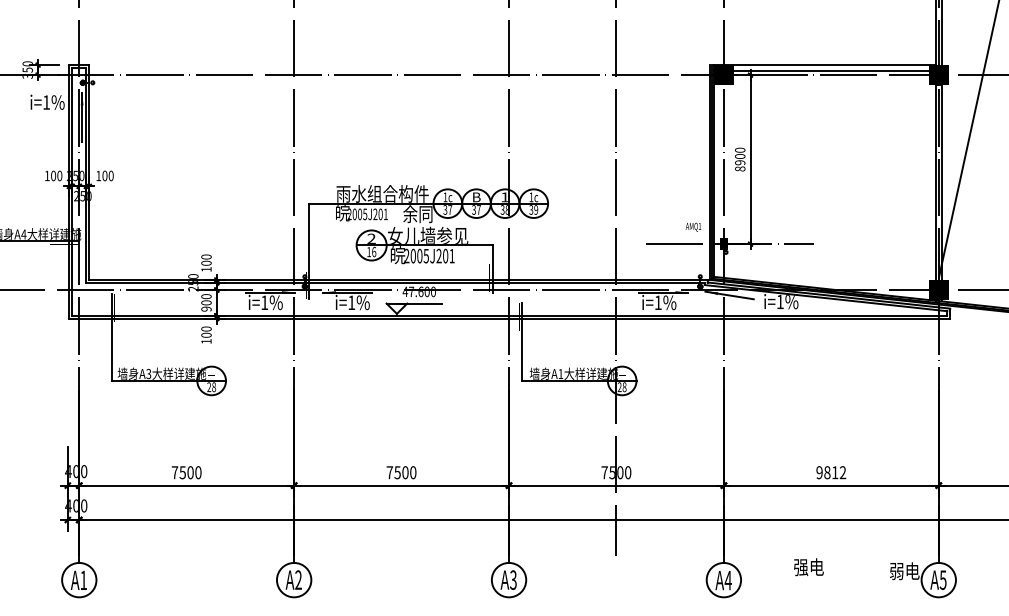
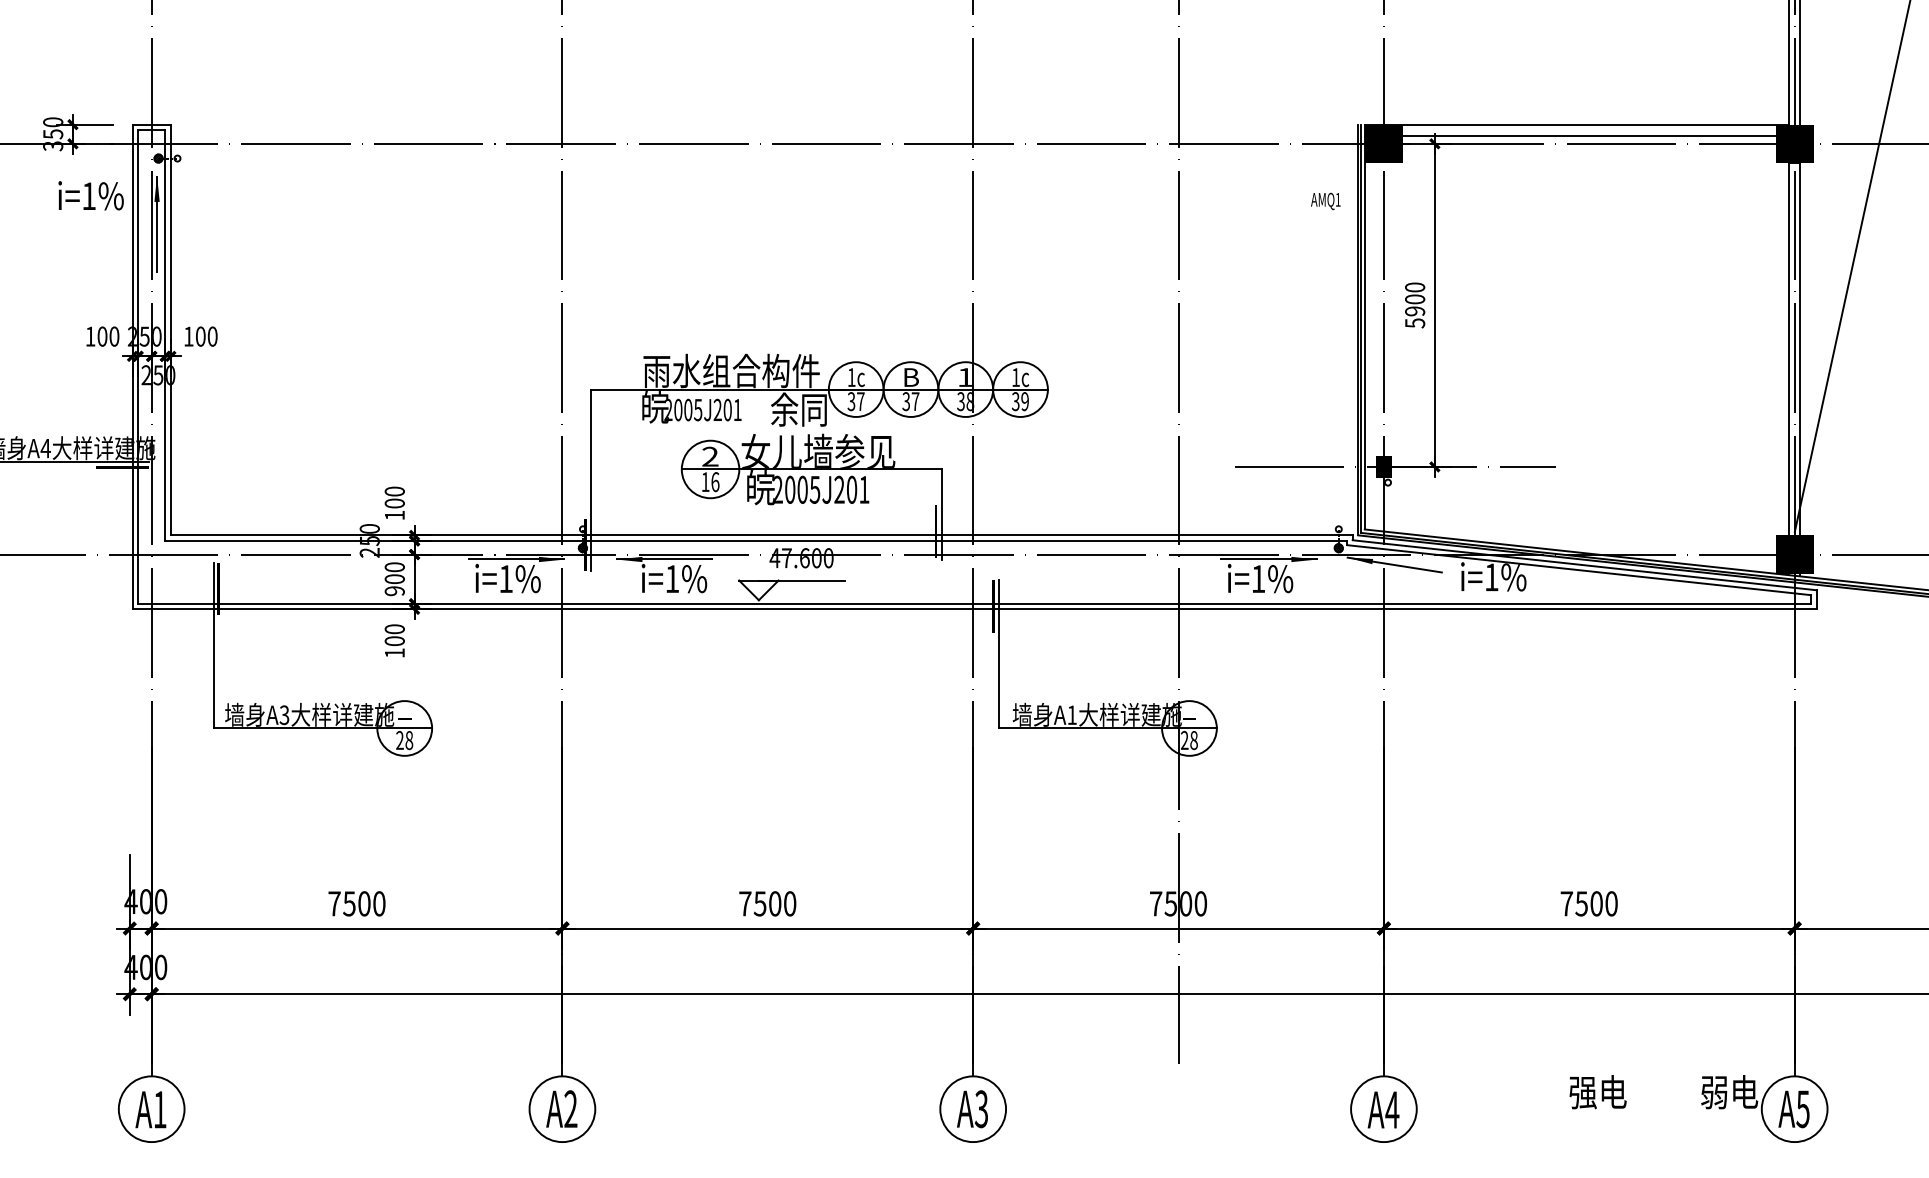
text: (740, 168) -> (1415, 322), 8900 -> 5900
text: (693, 226) -> (1325, 199), moved
text: (831, 472) -> (1589, 903), 9812 -> 7500
text: (808, 567) -> (1597, 1092), moved

